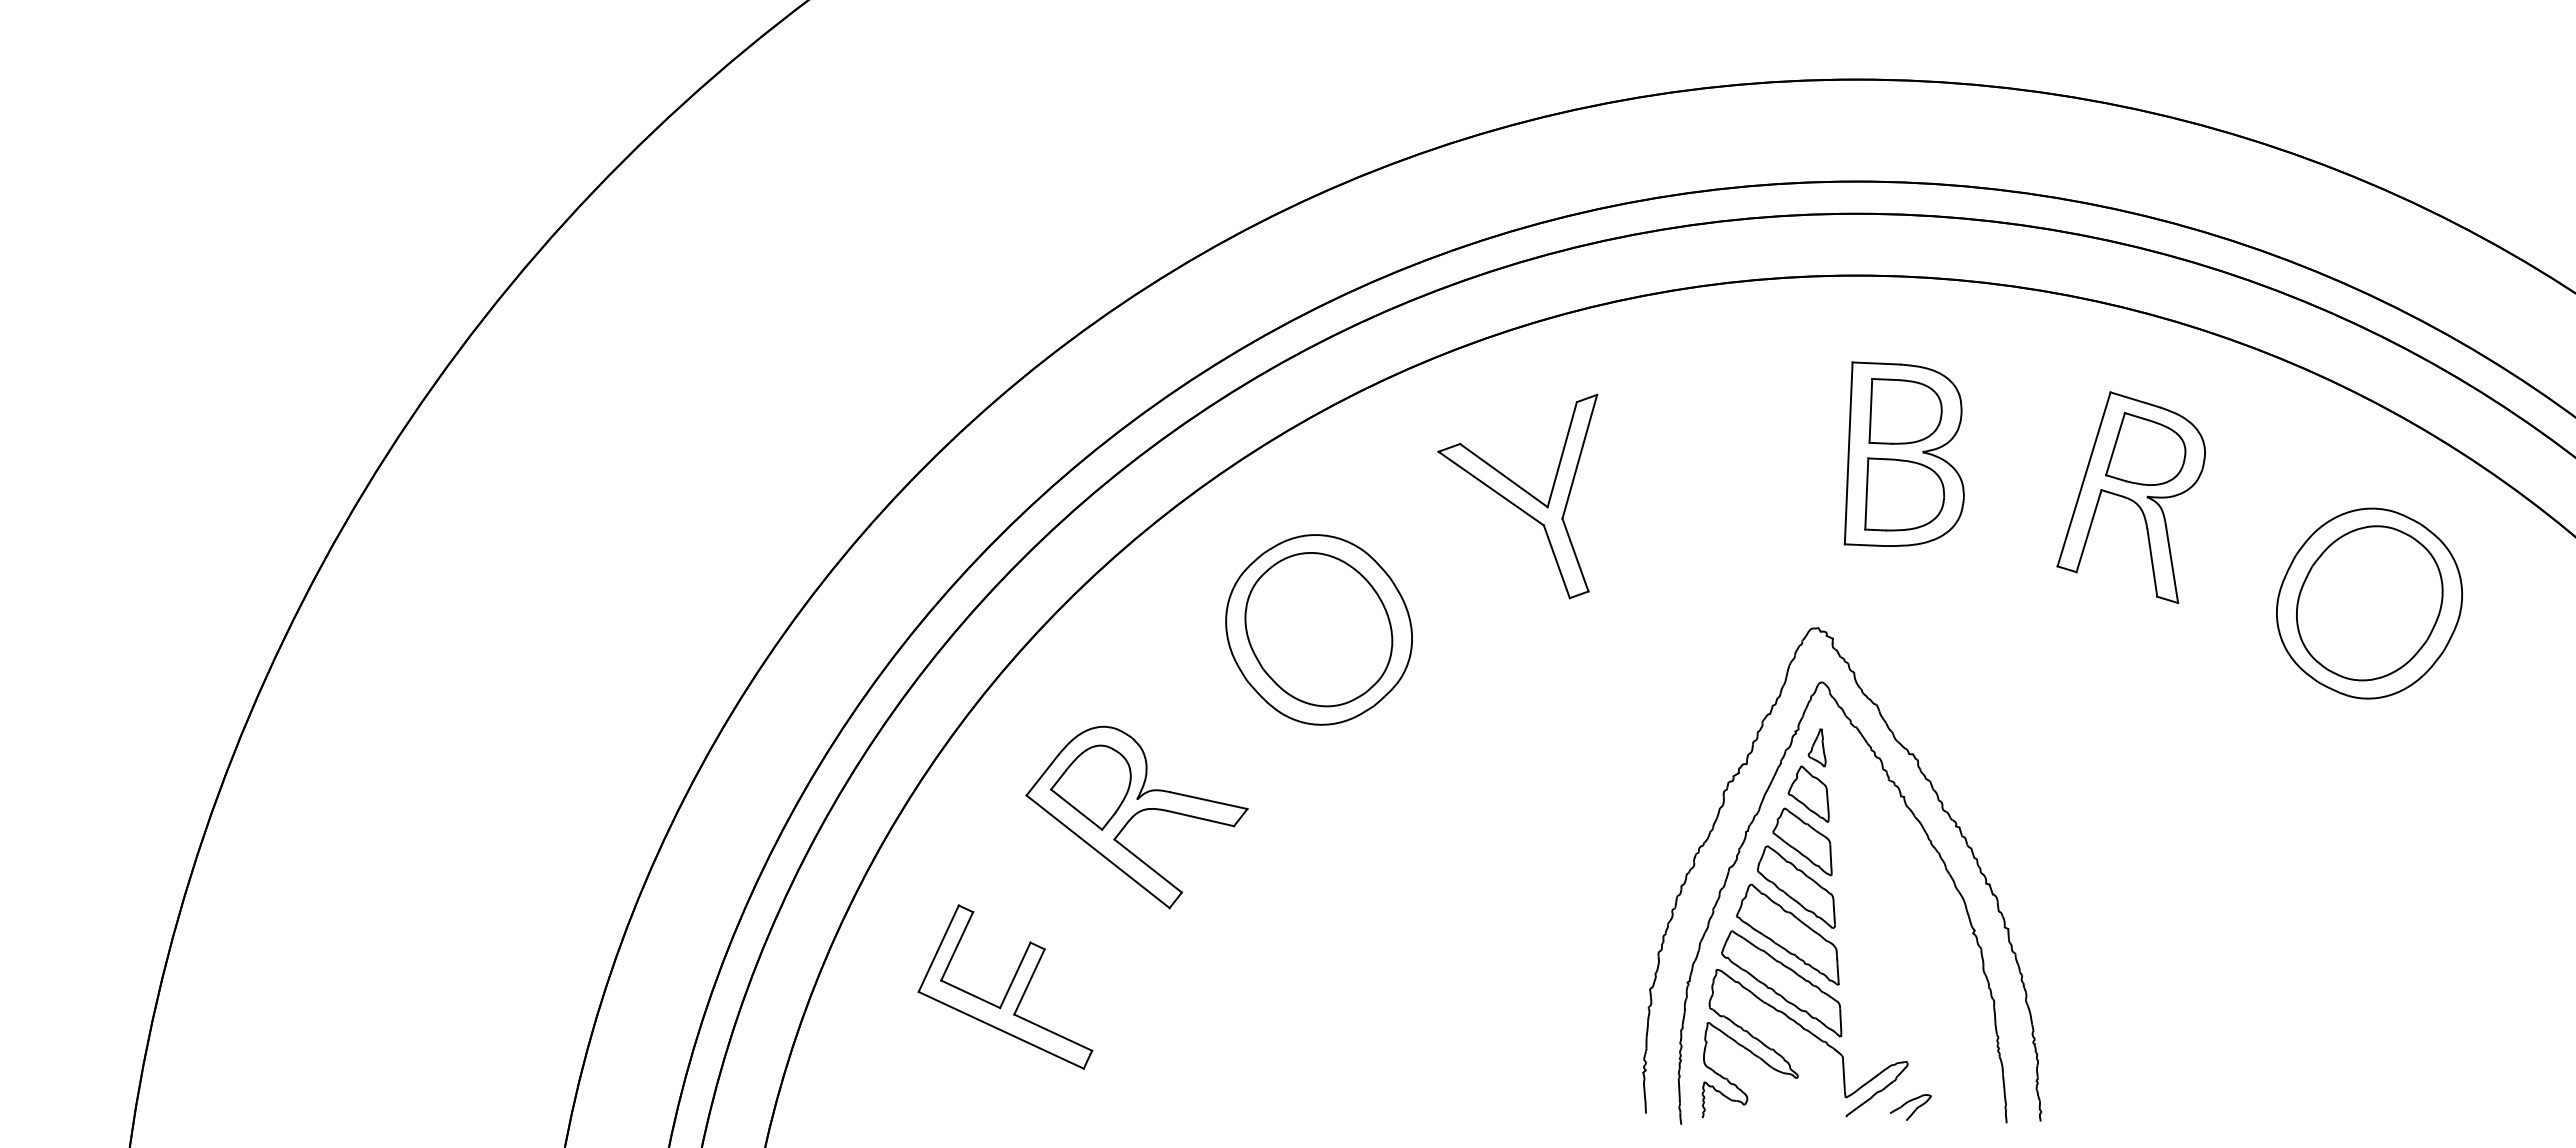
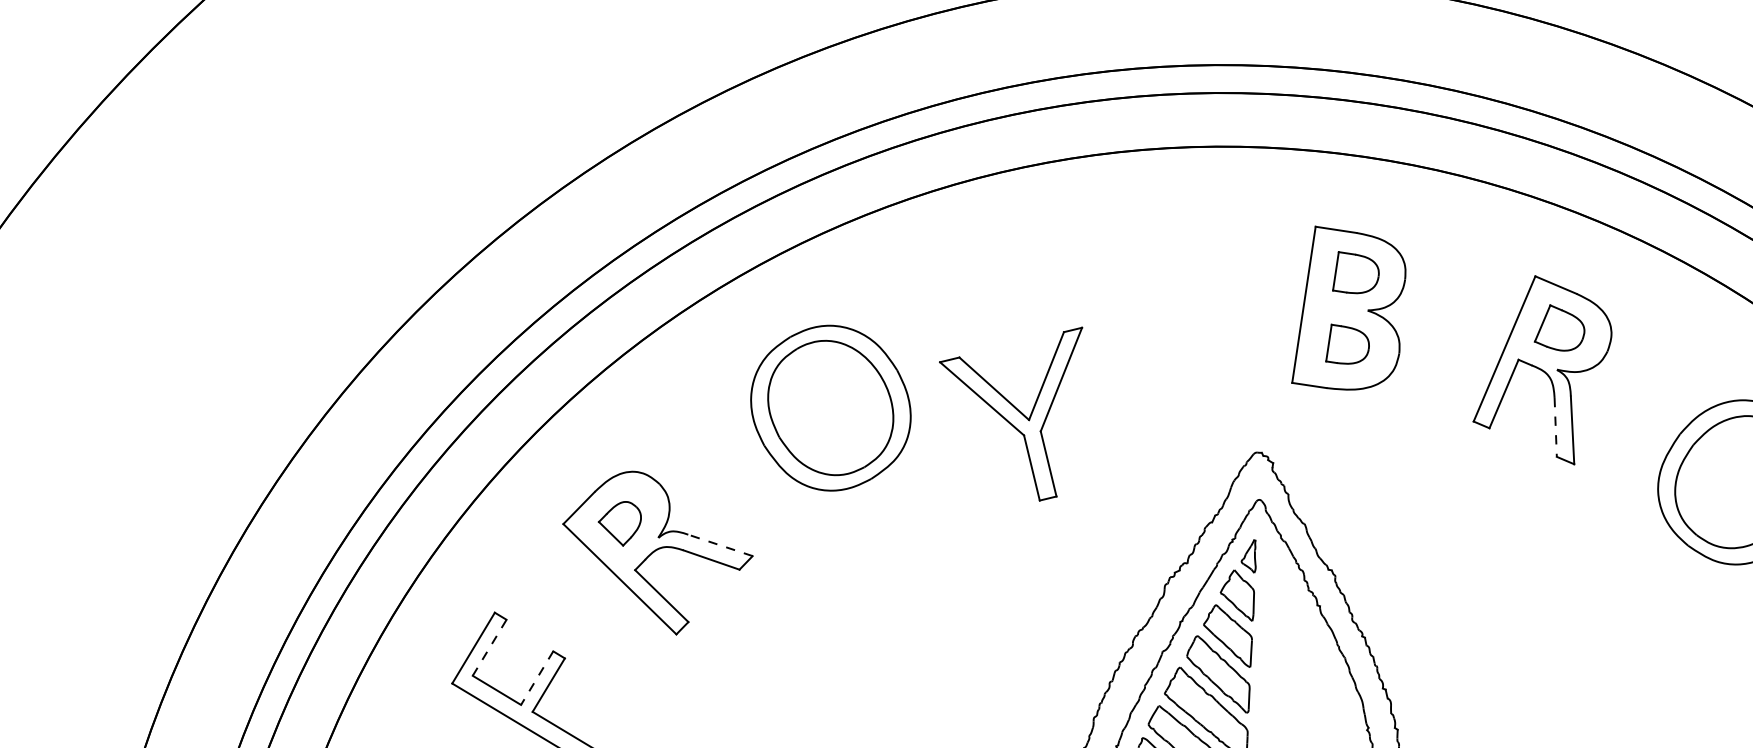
part: (1905, 411) -> (1356, 273), size x0.7
part: (2145, 448) -> (1560, 327), size x0.7
part: (1904, 494) -> (1348, 345), size x0.6
part: (1517, 496) -> (1004, 408), moved
line: (2152, 563) -> (1555, 427), solid -> dashed
part: (1090, 787) -> (619, 523), size x0.6
line: (1208, 800) -> (719, 545), solid -> dashed
line: (957, 946) -> (489, 647), solid -> dashed
line: (1015, 975) -> (537, 678), solid -> dashed

